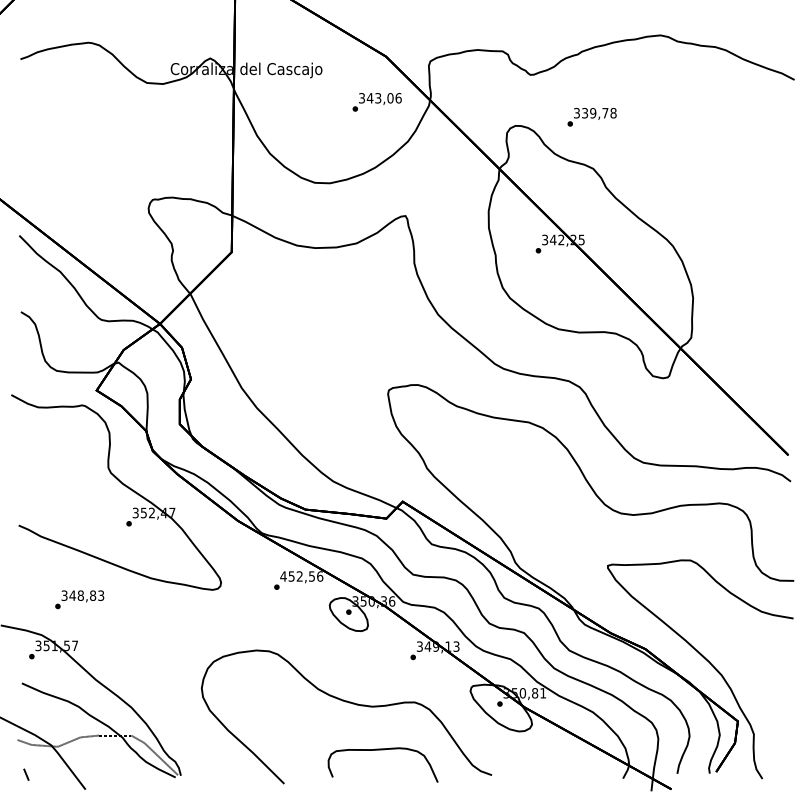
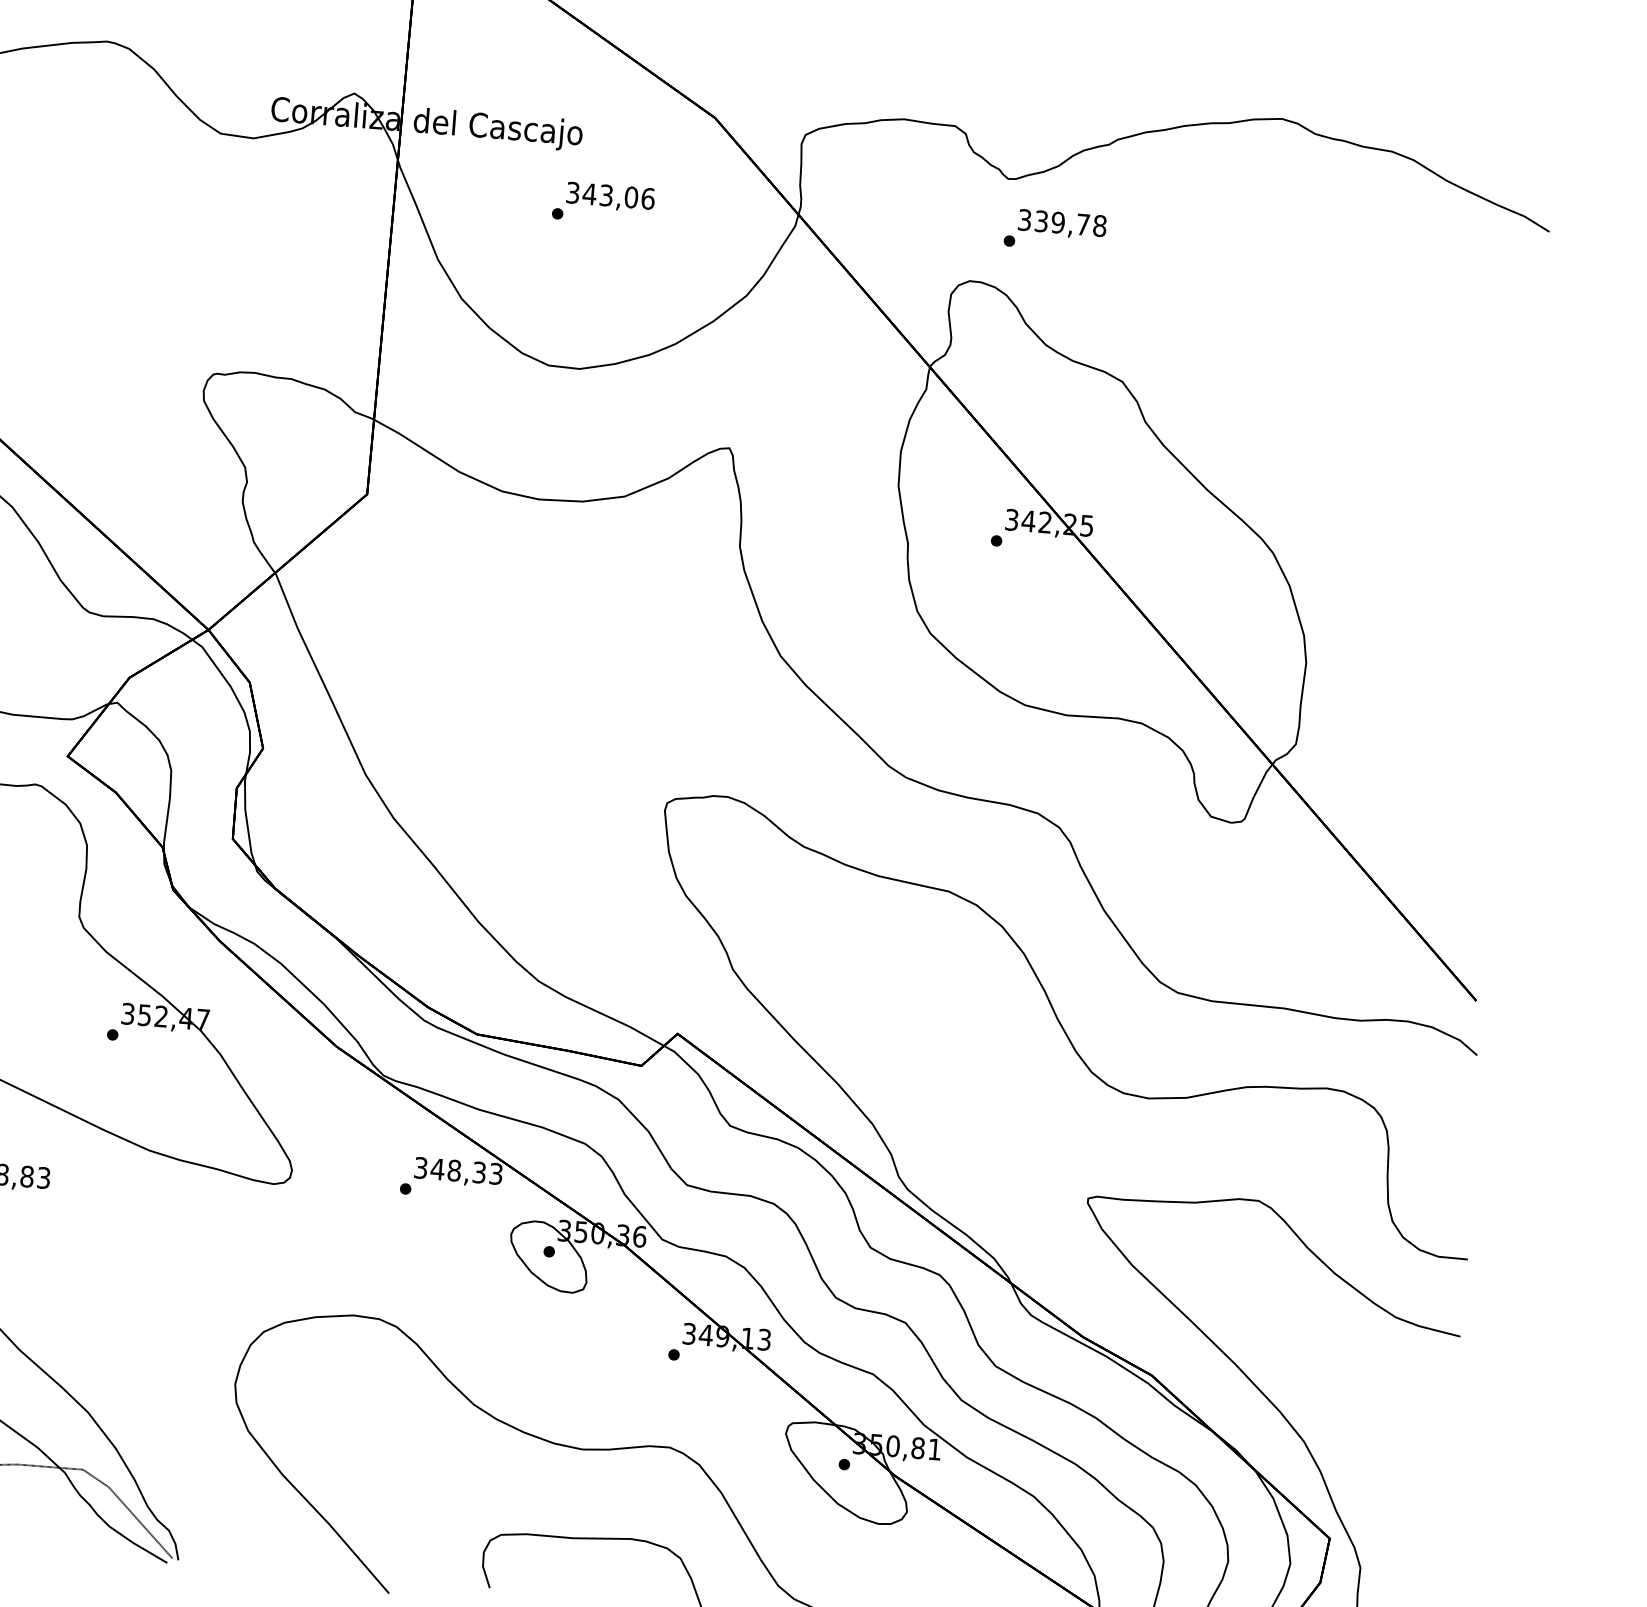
text: (376, 102) -> (602, 203), moved
text: (591, 117) -> (1054, 231), moved
text: (301, 576) -> (457, 1170), 452,56 -> 348,33

